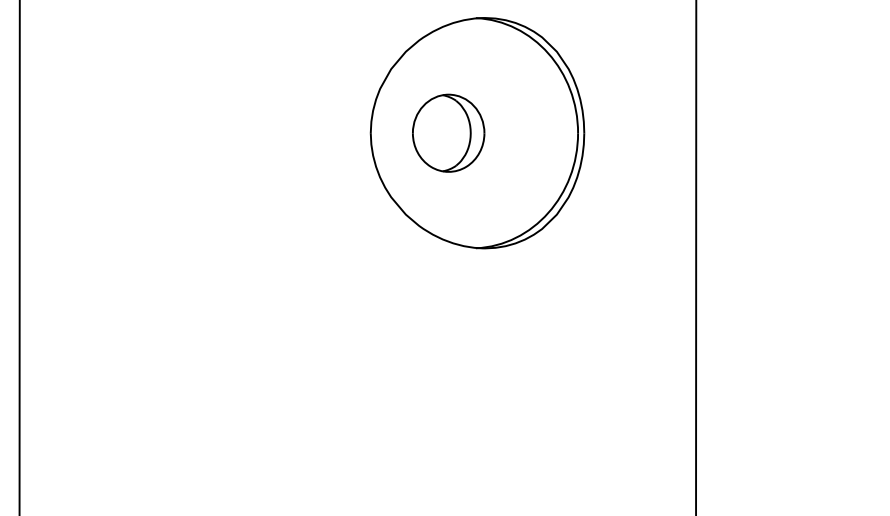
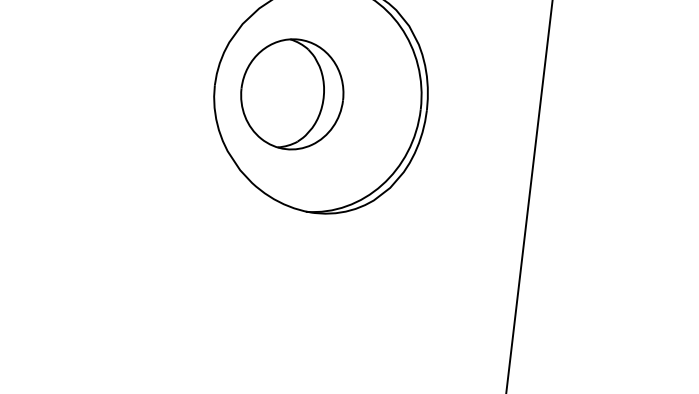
part: (448, 133) -> (292, 94), size x1.43

